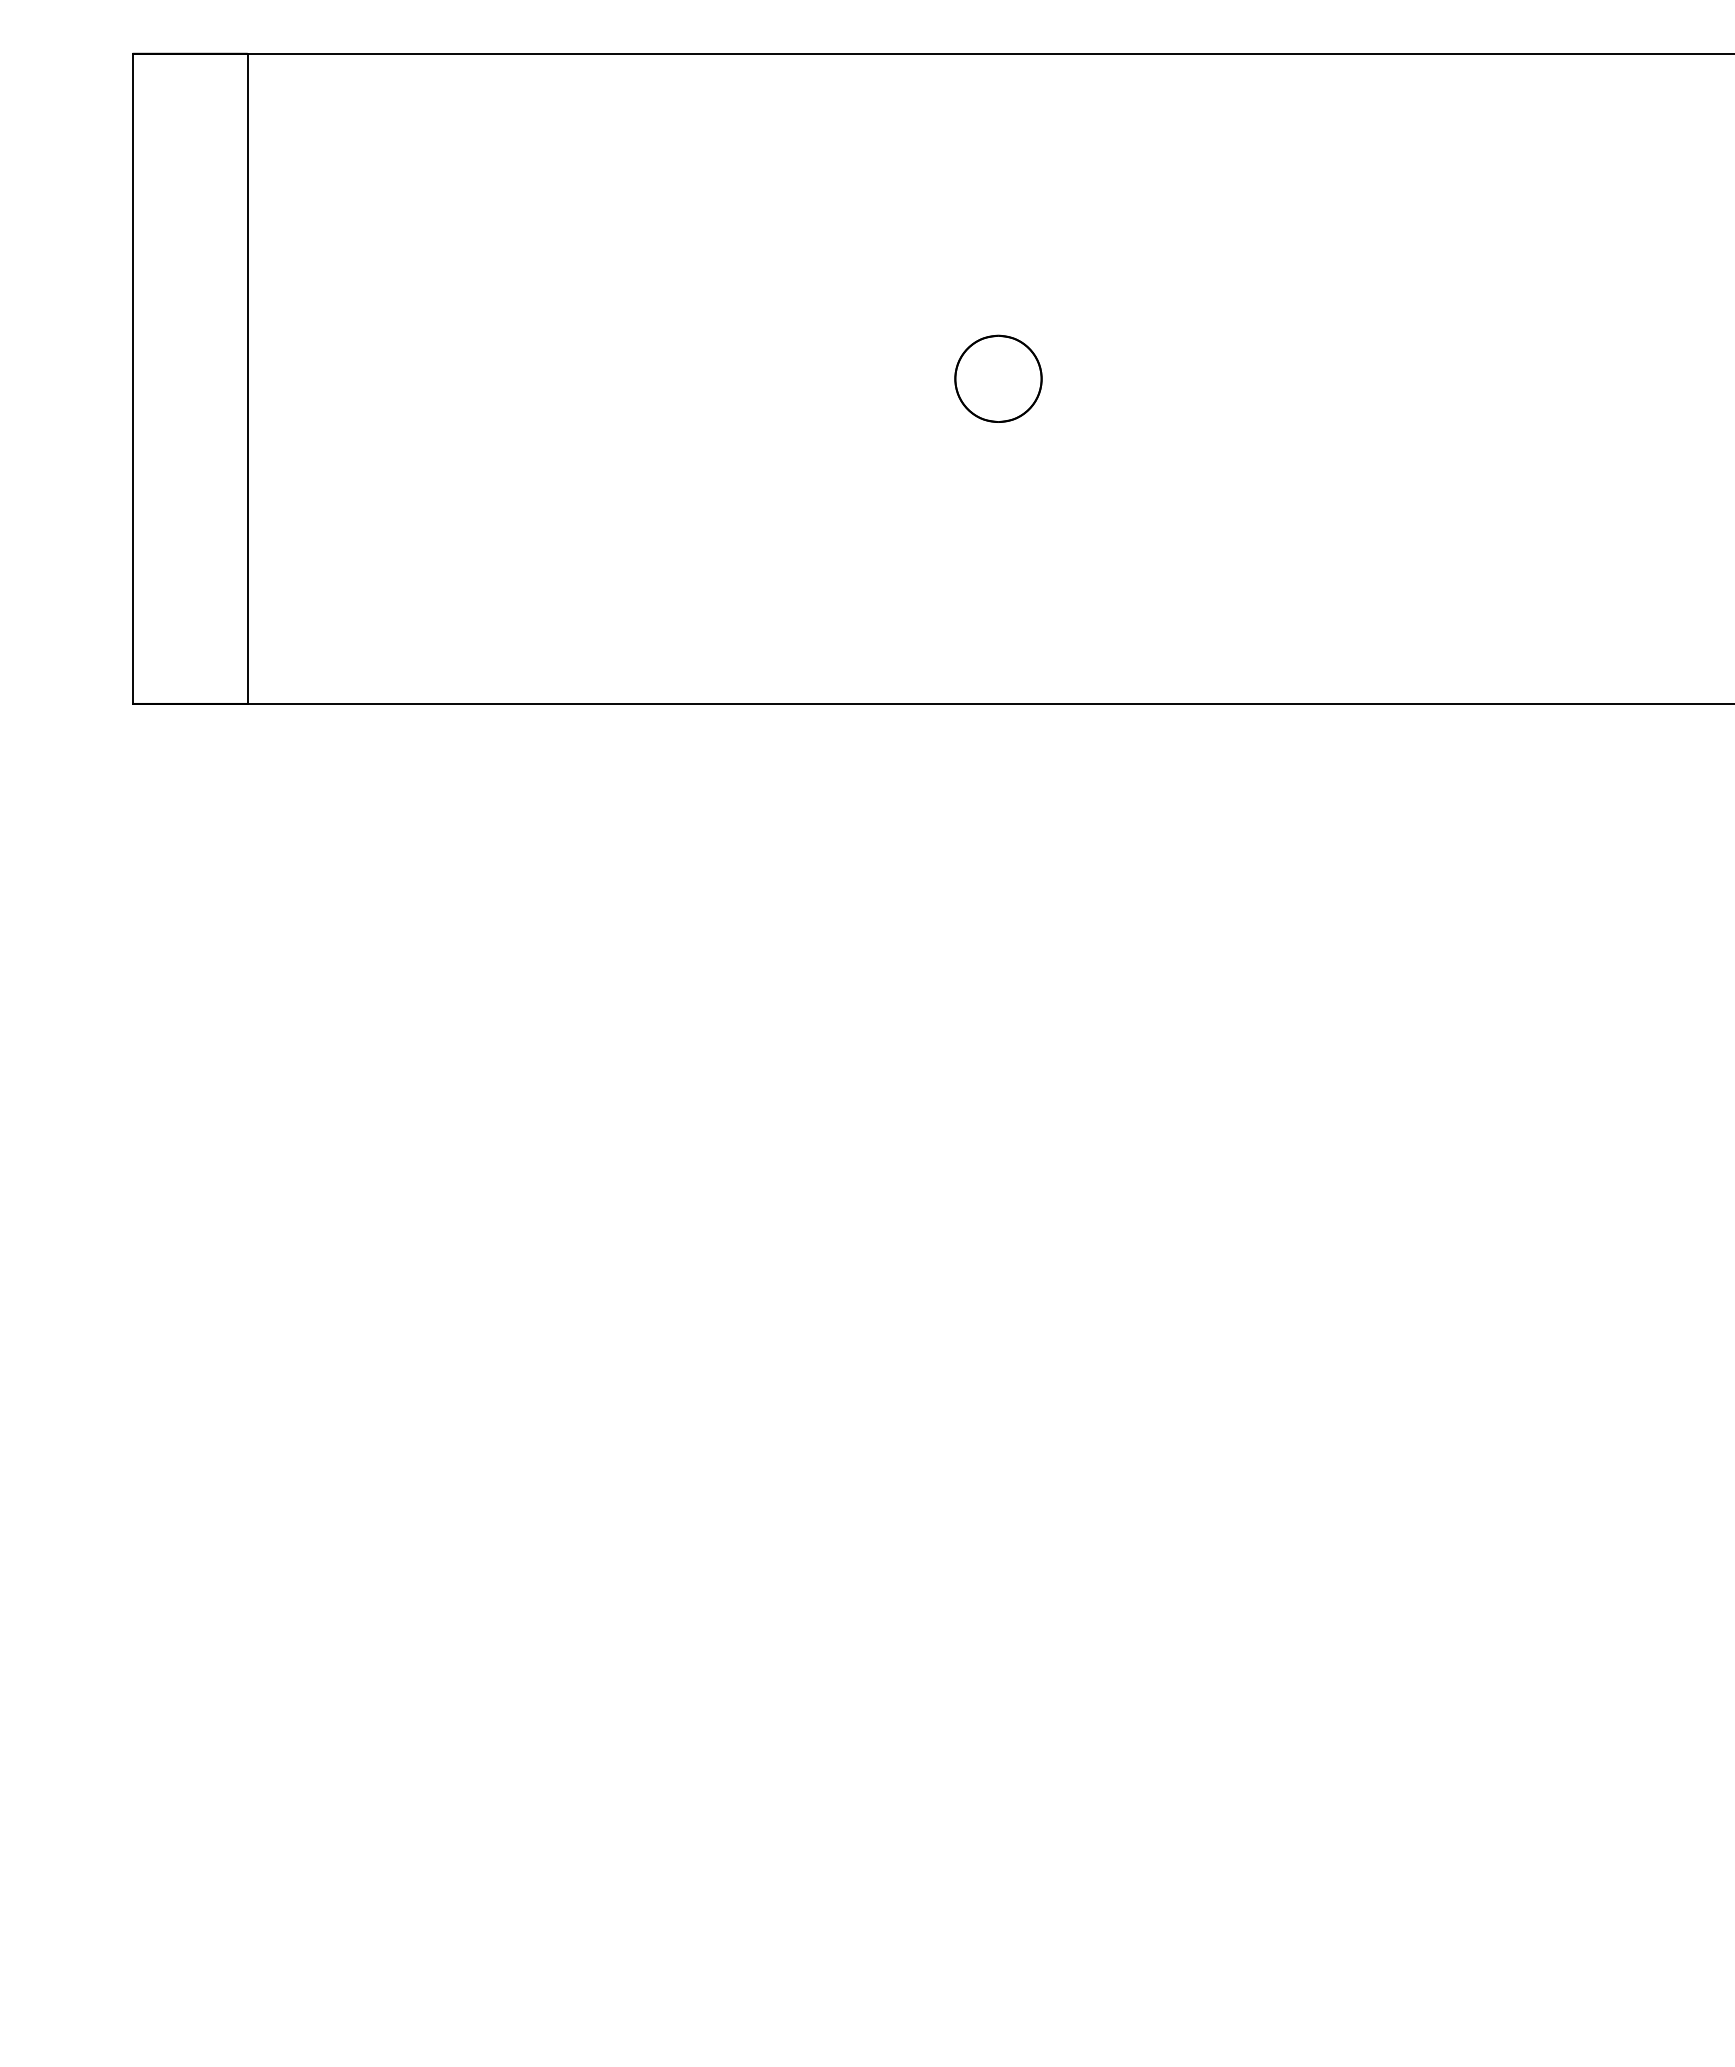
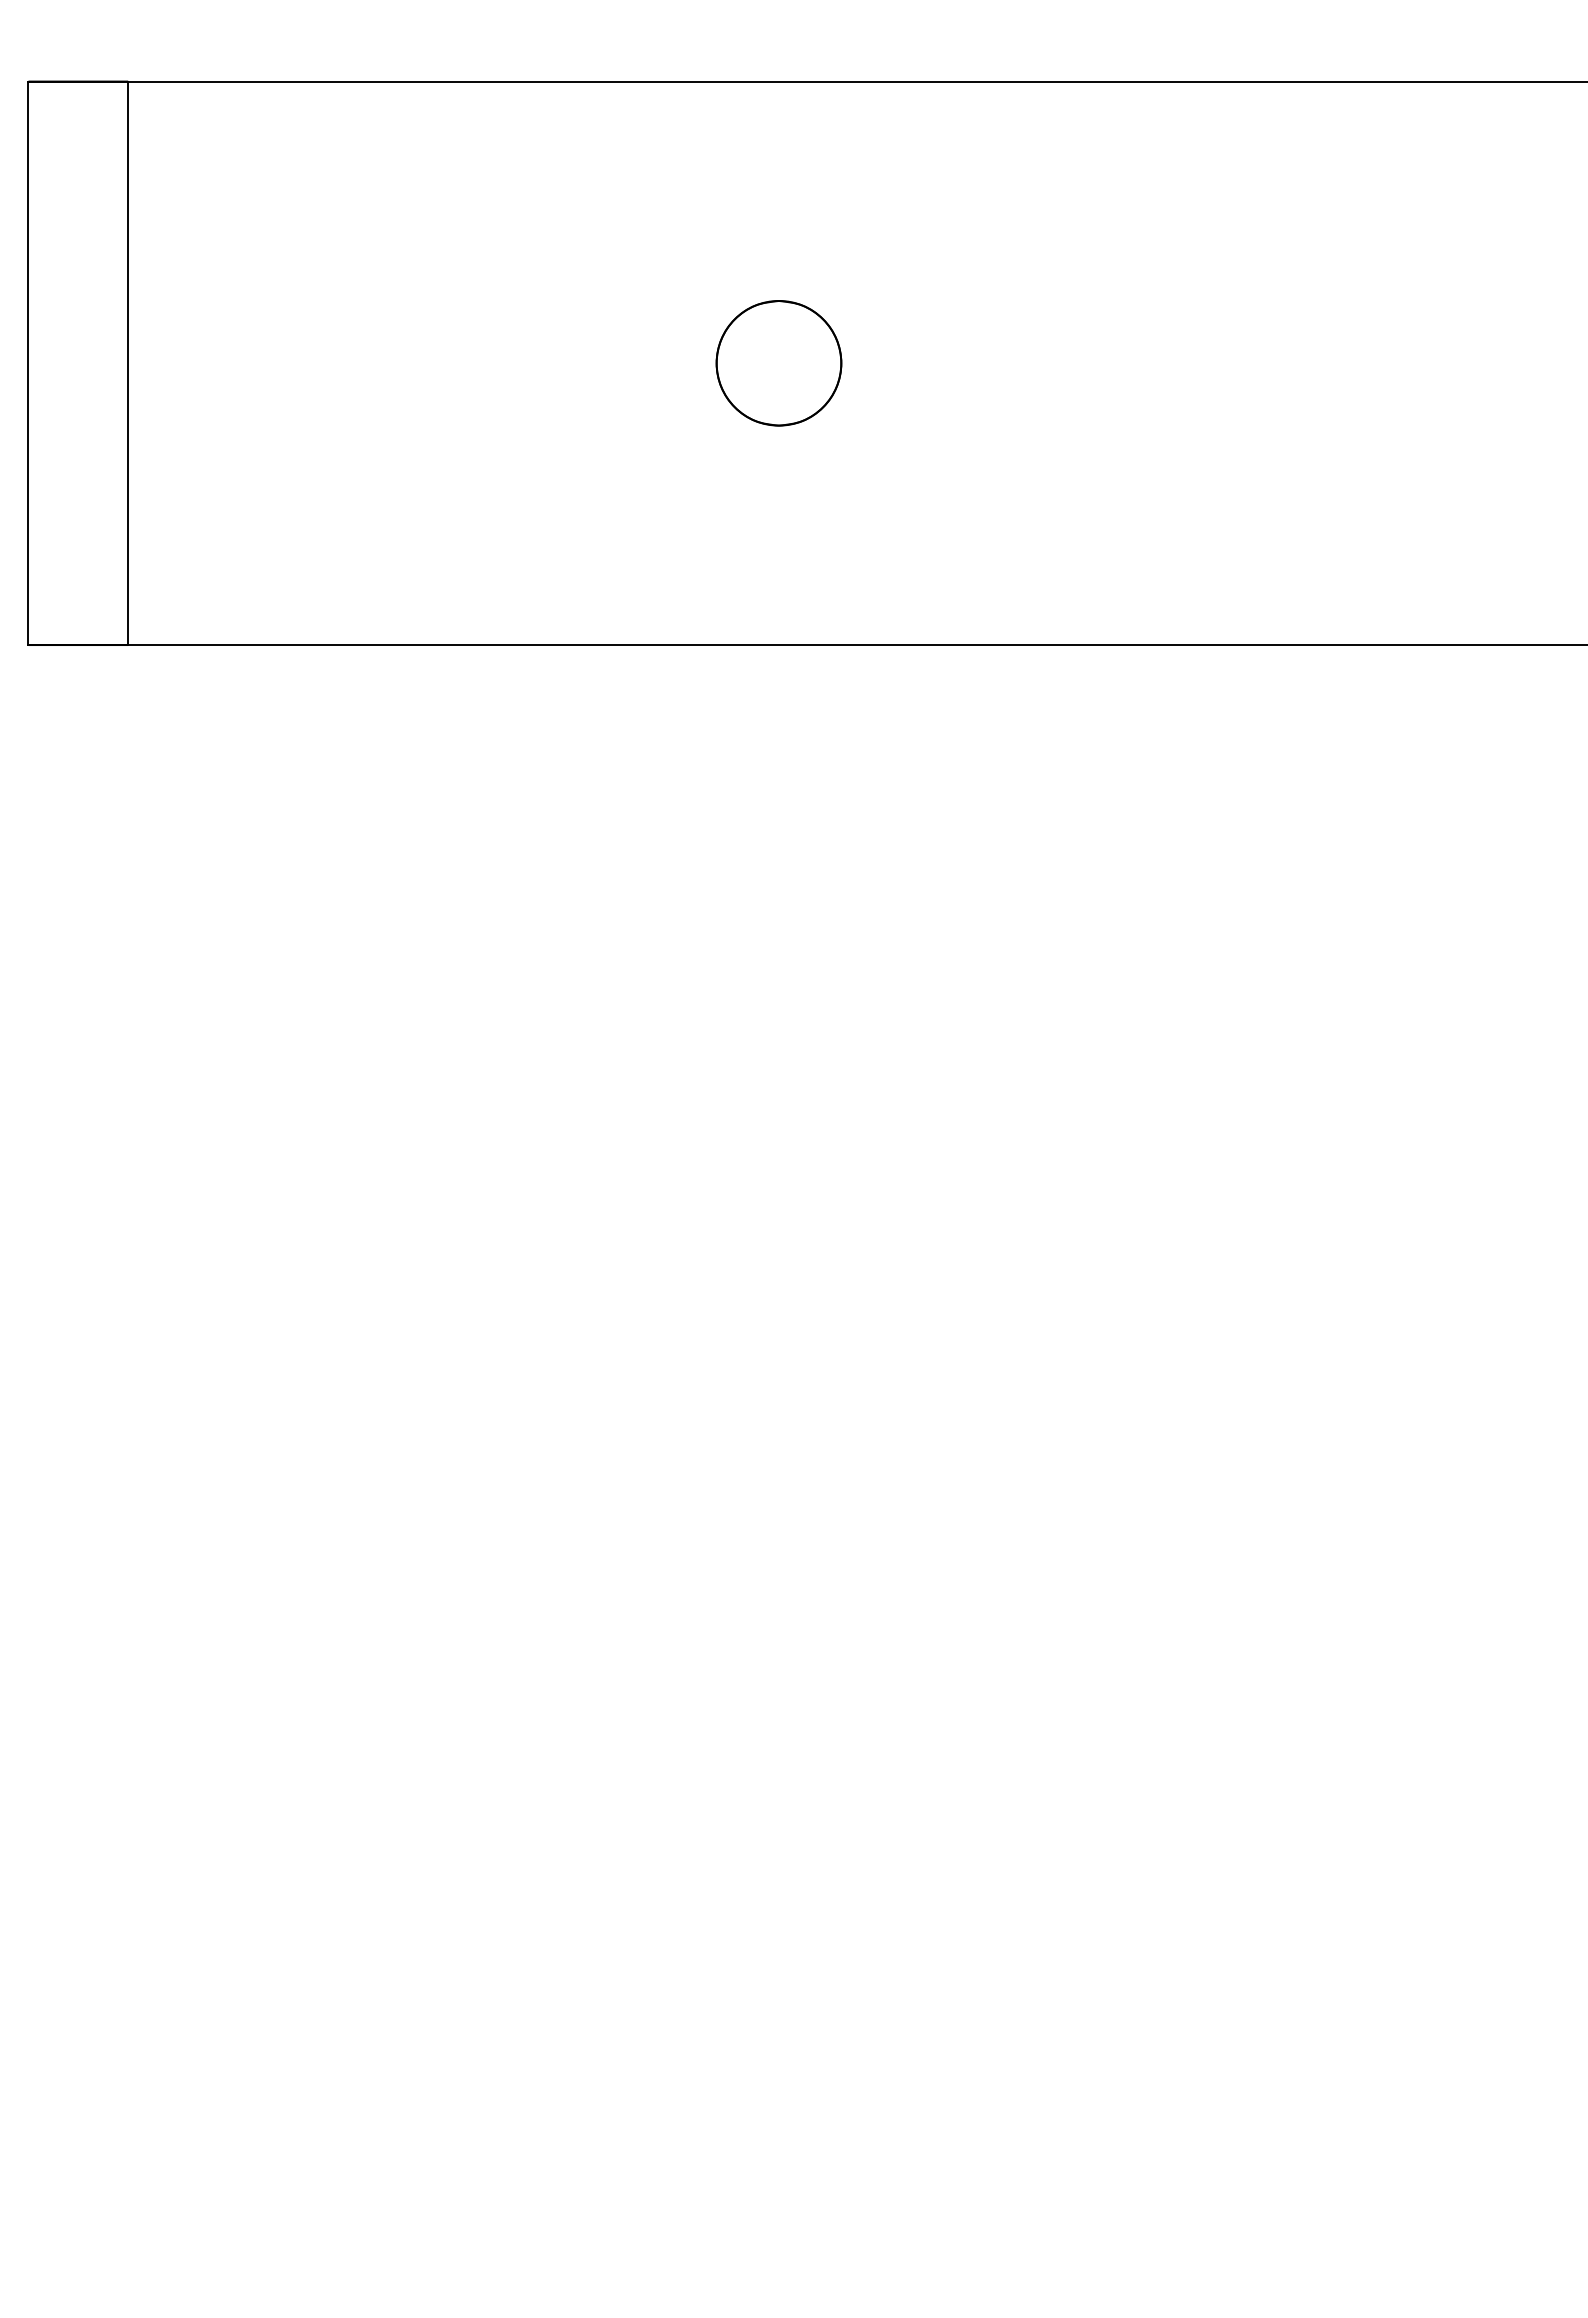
part: (997, 379) -> (778, 363), size x1.67

